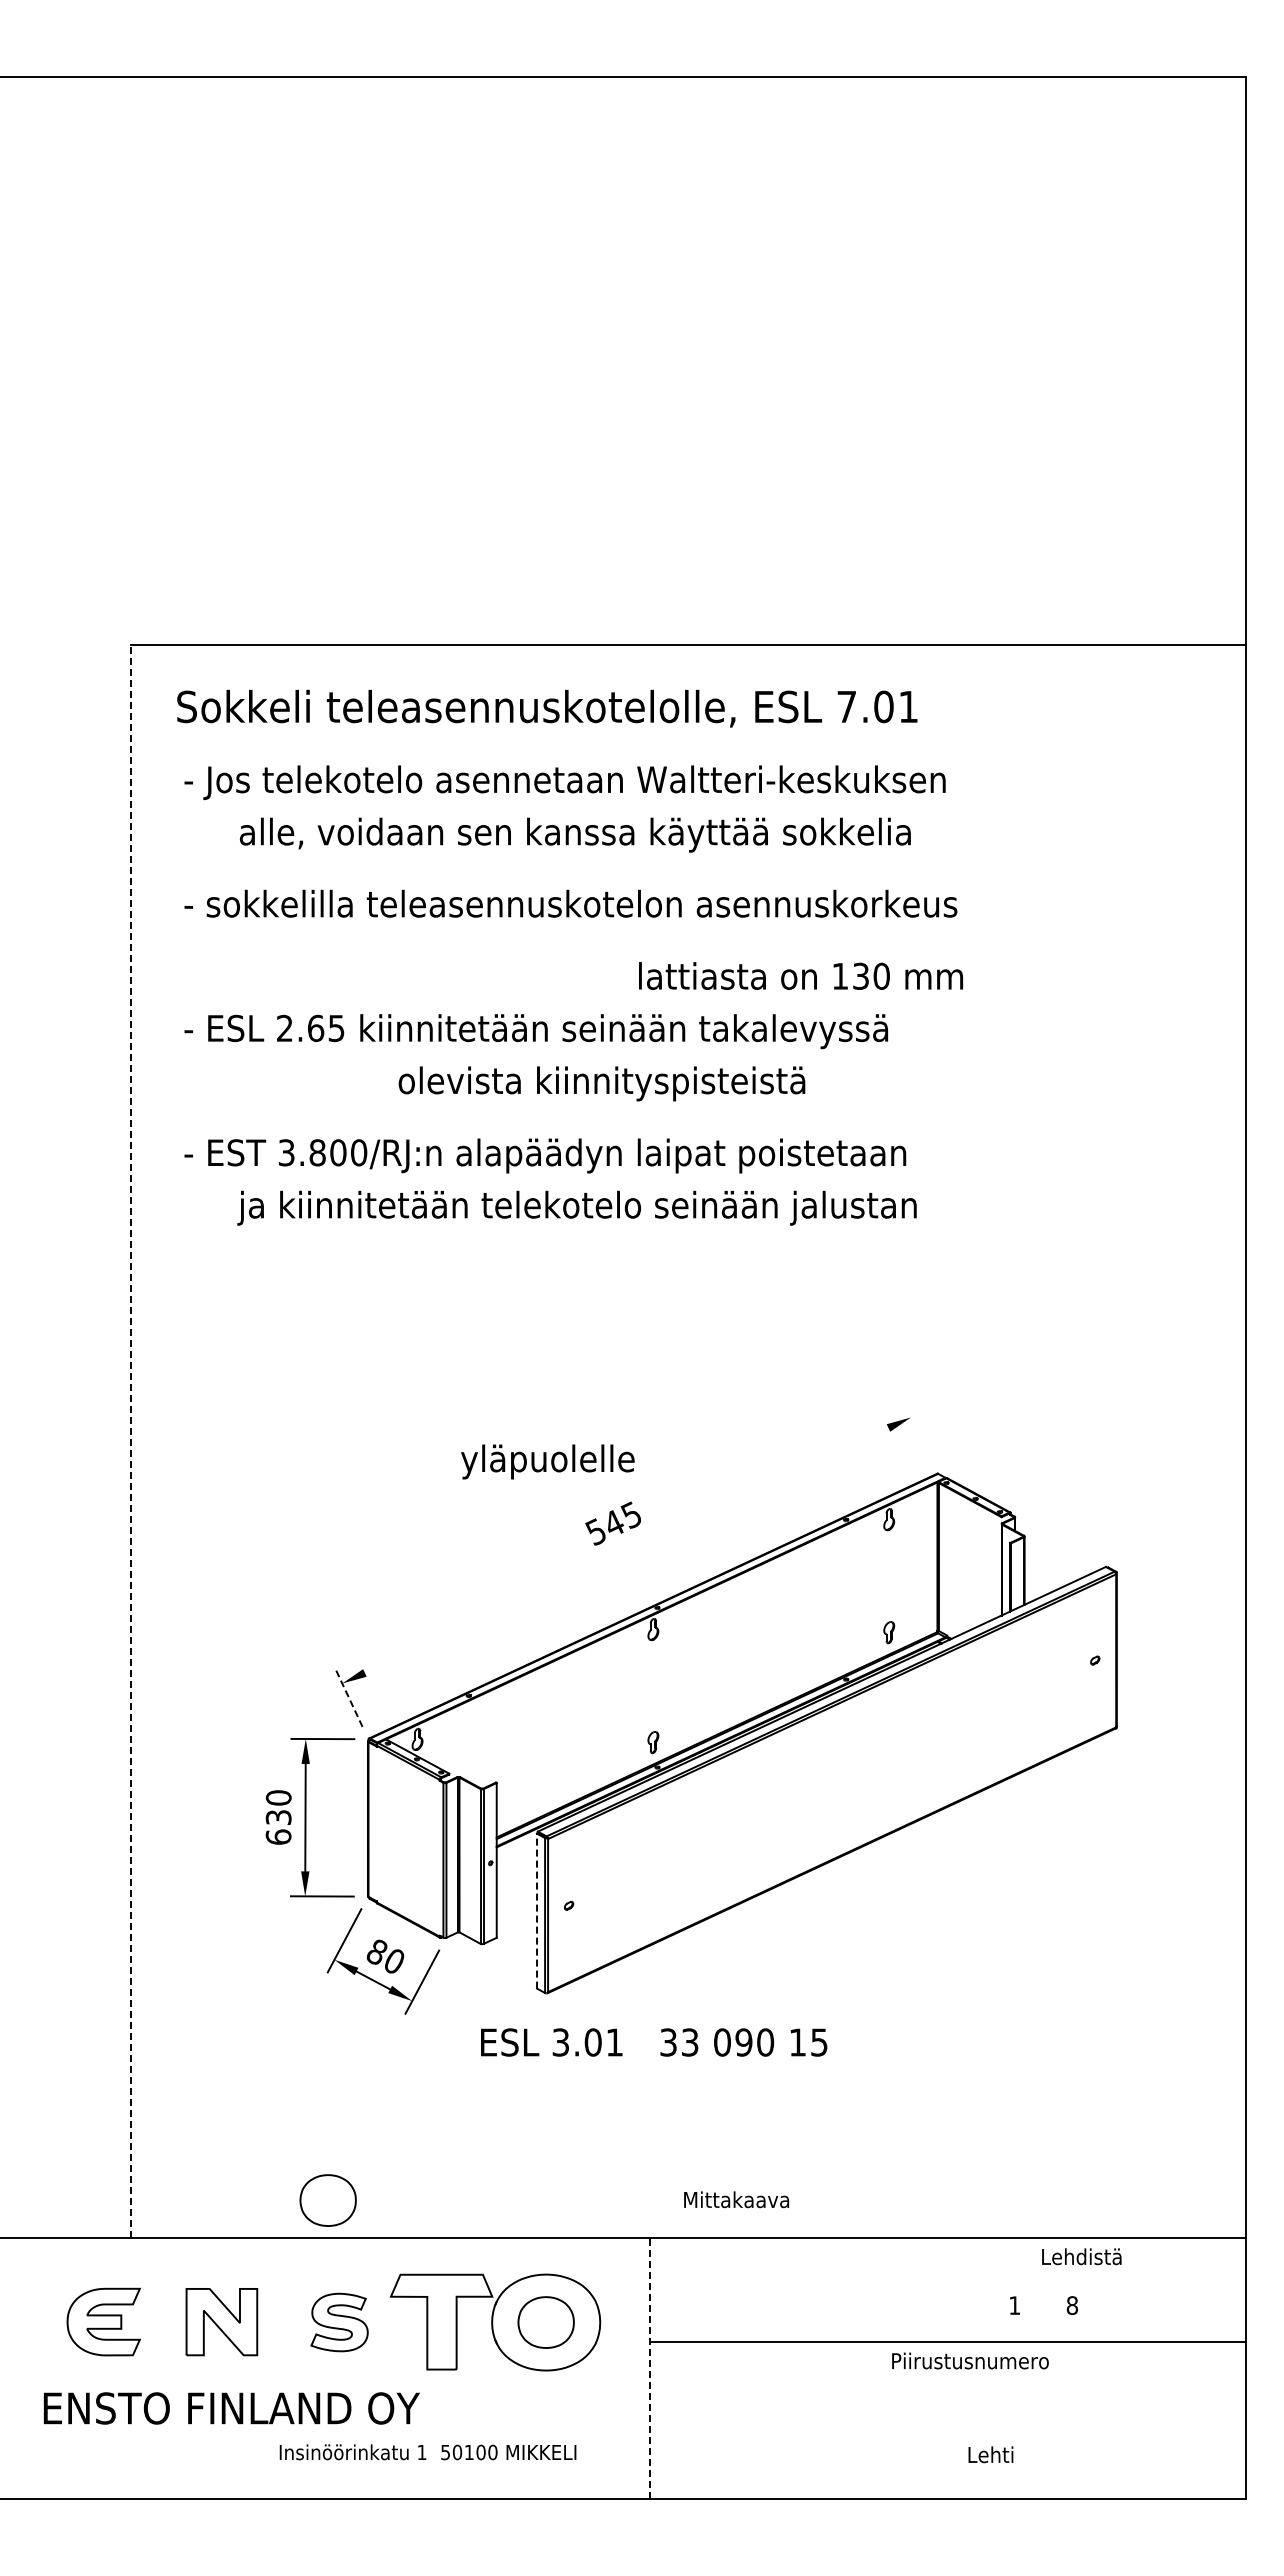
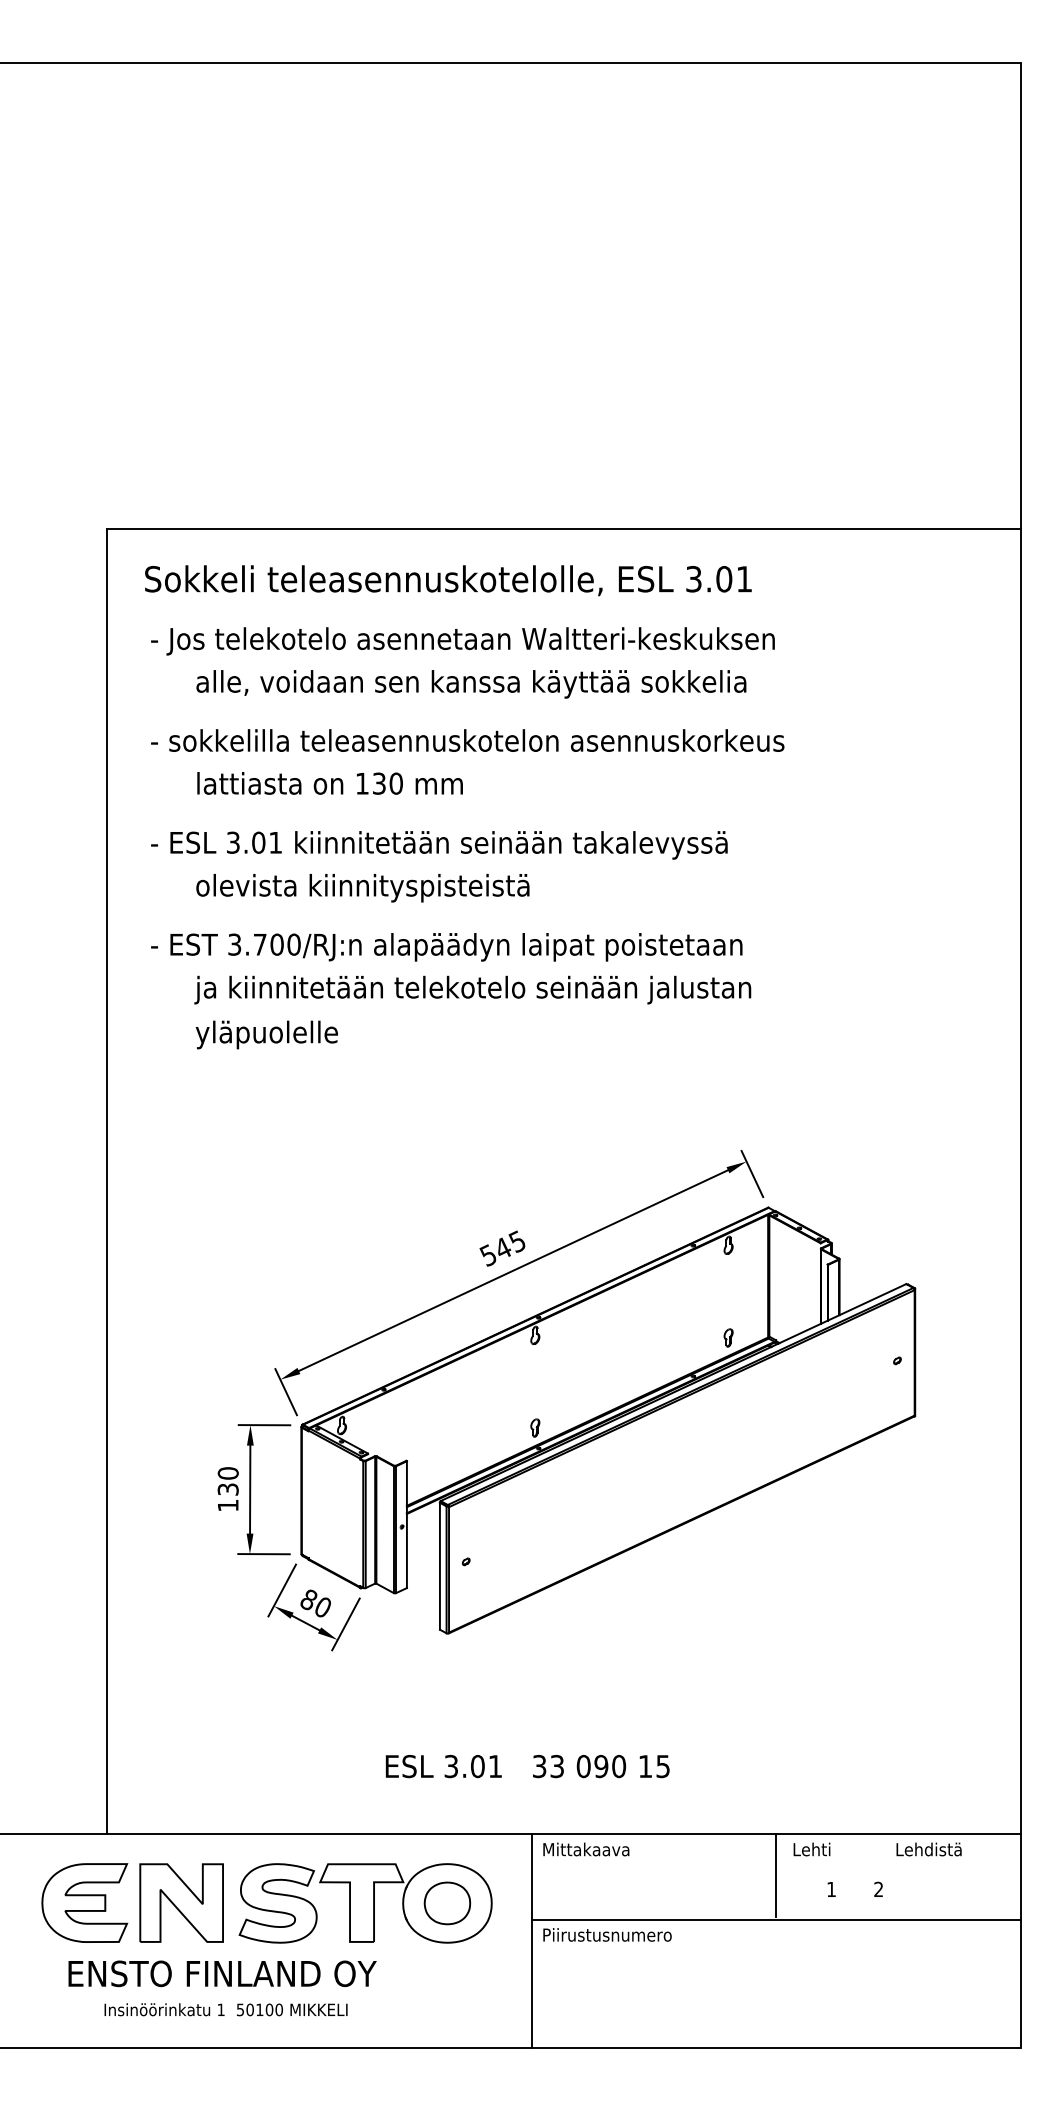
text: (846, 706) -> (693, 578), 7.01 -> 3.01
text: (800, 975) -> (329, 782), moved
text: (310, 1028) -> (254, 842), 2.65 -> 3.01
text: (601, 1083) -> (362, 887), moved
text: (317, 1152) -> (260, 944), 3.800/RJ:n -> 3.700/RJ:n
line: (918, 1432) -> (752, 1173), added
line: (131, 1441) -> (107, 1181), dashed -> solid
text: (547, 1461) -> (266, 1034), moved
line: (626, 1550) -> (513, 1270), added
line: (349, 1698) -> (286, 1391), dashed -> solid
text: (278, 1836) -> (228, 1505), 630 -> 130
line: (537, 1910) -> (440, 1565), dashed -> solid
text: (654, 2042) -> (528, 1766), moved
text: (736, 2199) -> (586, 1849), moved
part: (327, 2200) -> (268, 1803), removed
text: (1081, 2256) -> (928, 1849), moved
line: (947, 2288) -> (776, 1875), added
text: (1072, 2305) -> (878, 1889), 8 -> 2
part: (103, 2321) -> (84, 1902), size x1.43
part: (221, 2321) -> (181, 1902), size x1.43
part: (339, 2322) -> (278, 1903), size x1.67
text: (970, 2360) -> (607, 1934), moved
line: (649, 2367) -> (532, 1940), dashed -> solid
text: (231, 2408) -> (222, 1973), moved
text: (427, 2452) -> (225, 2009), moved
text: (990, 2454) -> (811, 1849), moved

